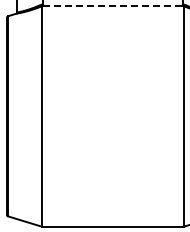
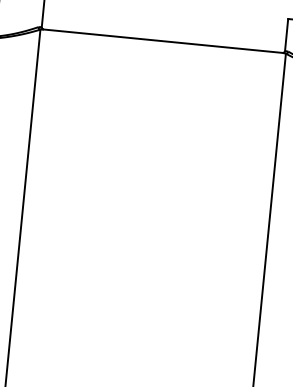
line: (112, 5) -> (162, 40), dashed -> solid

